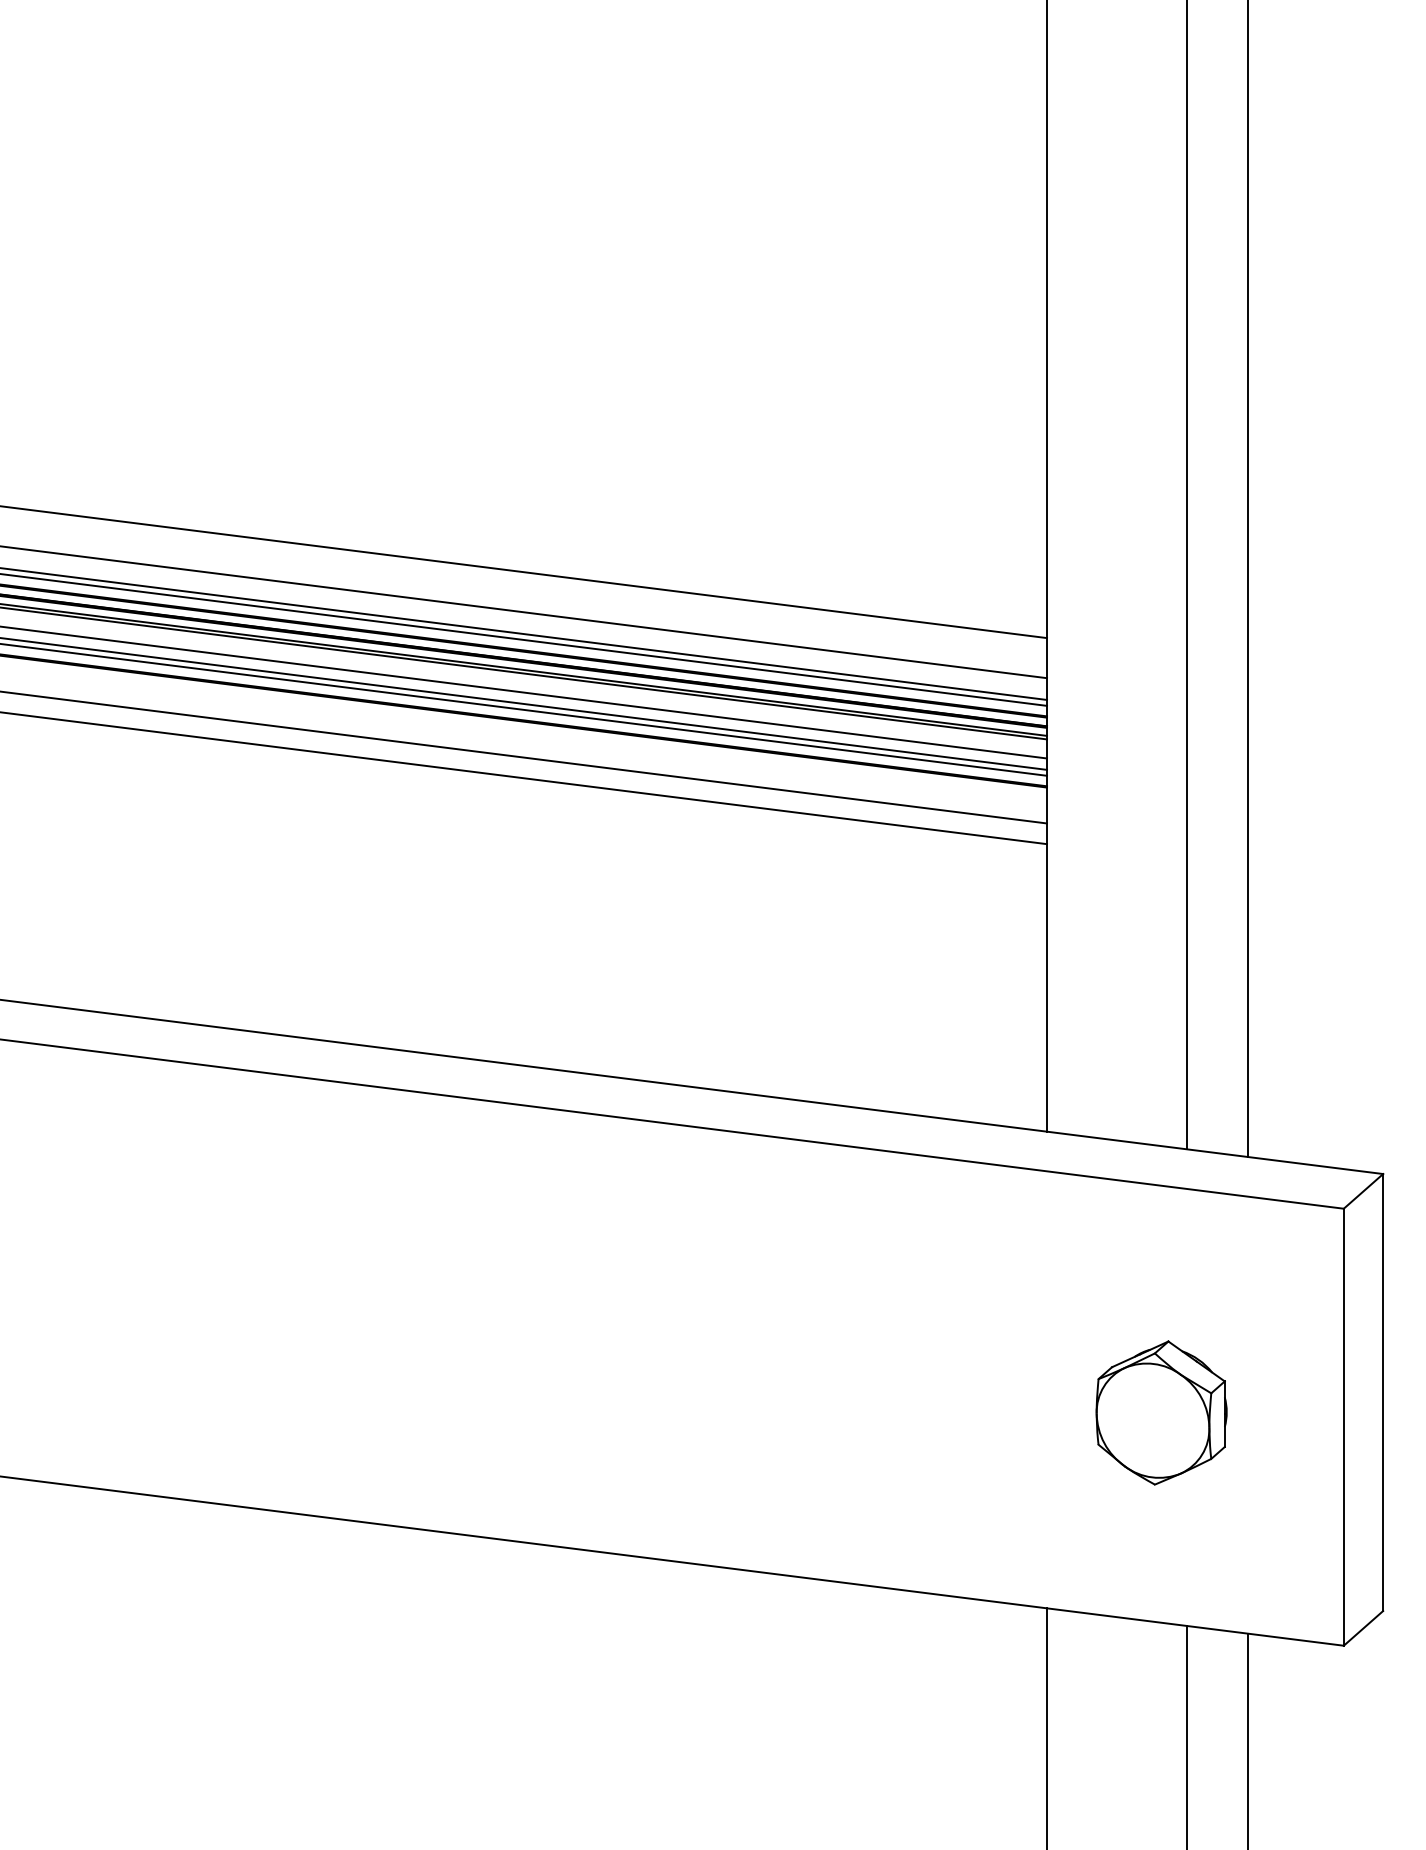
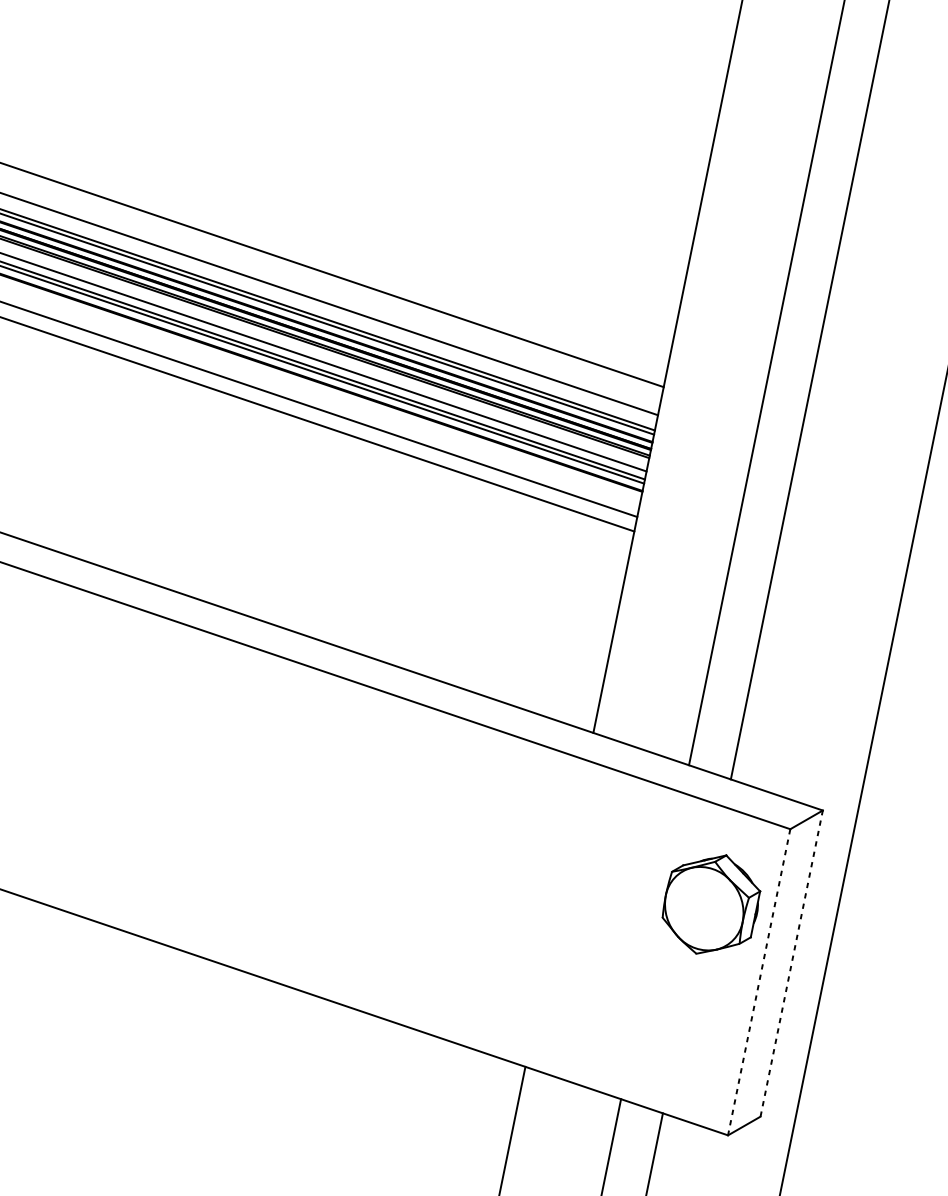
line: (1383, 1392) -> (791, 963), solid -> dashed
part: (1161, 1412) -> (711, 904), moved
line: (1343, 1427) -> (758, 982), solid -> dashed

